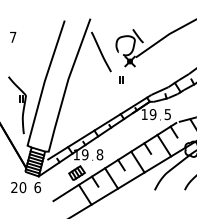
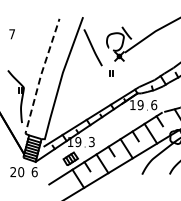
line: (44, 84) -> (40, 77), solid -> dashed
text: (168, 114) -> (154, 105), 5 -> 6
text: (99, 155) -> (91, 142), 8 -> 3

